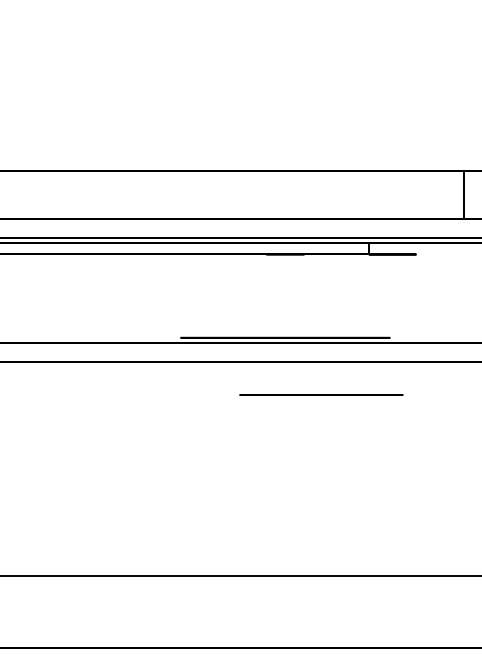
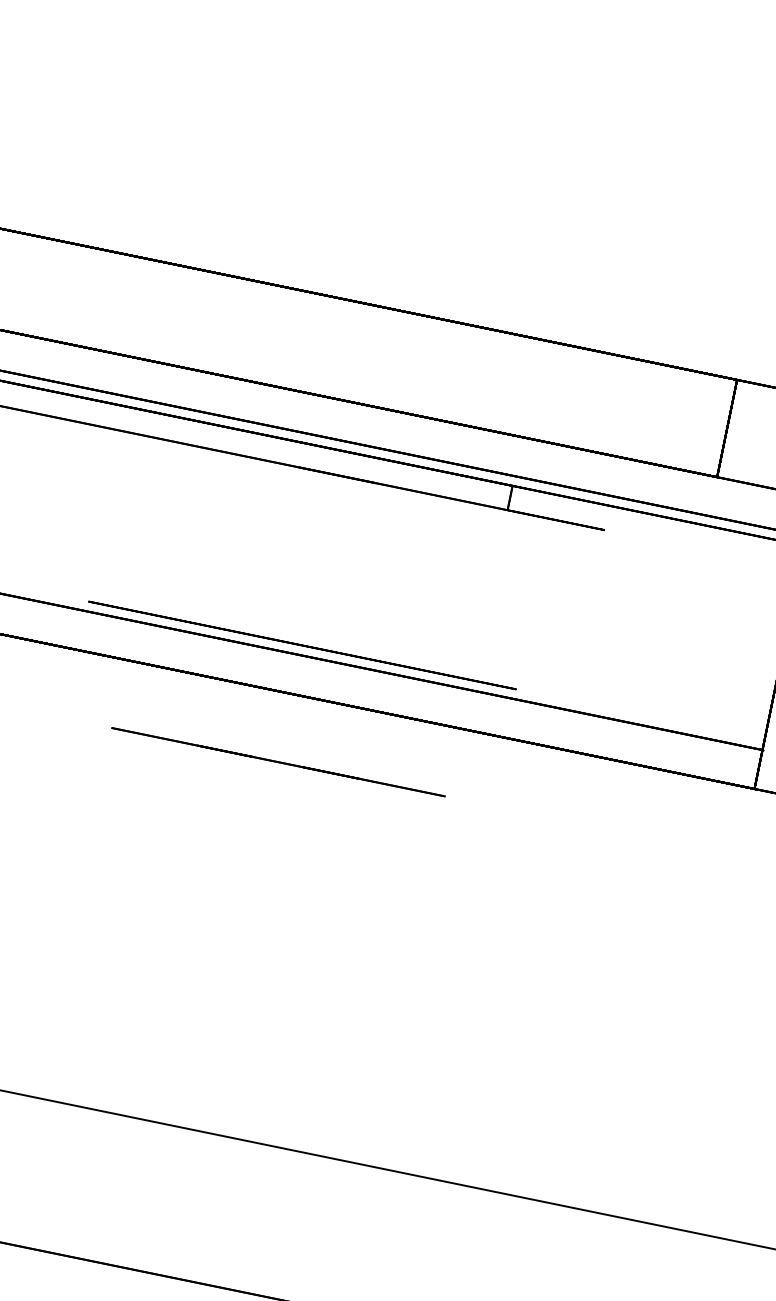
line: (321, 394) -> (278, 761), moved

